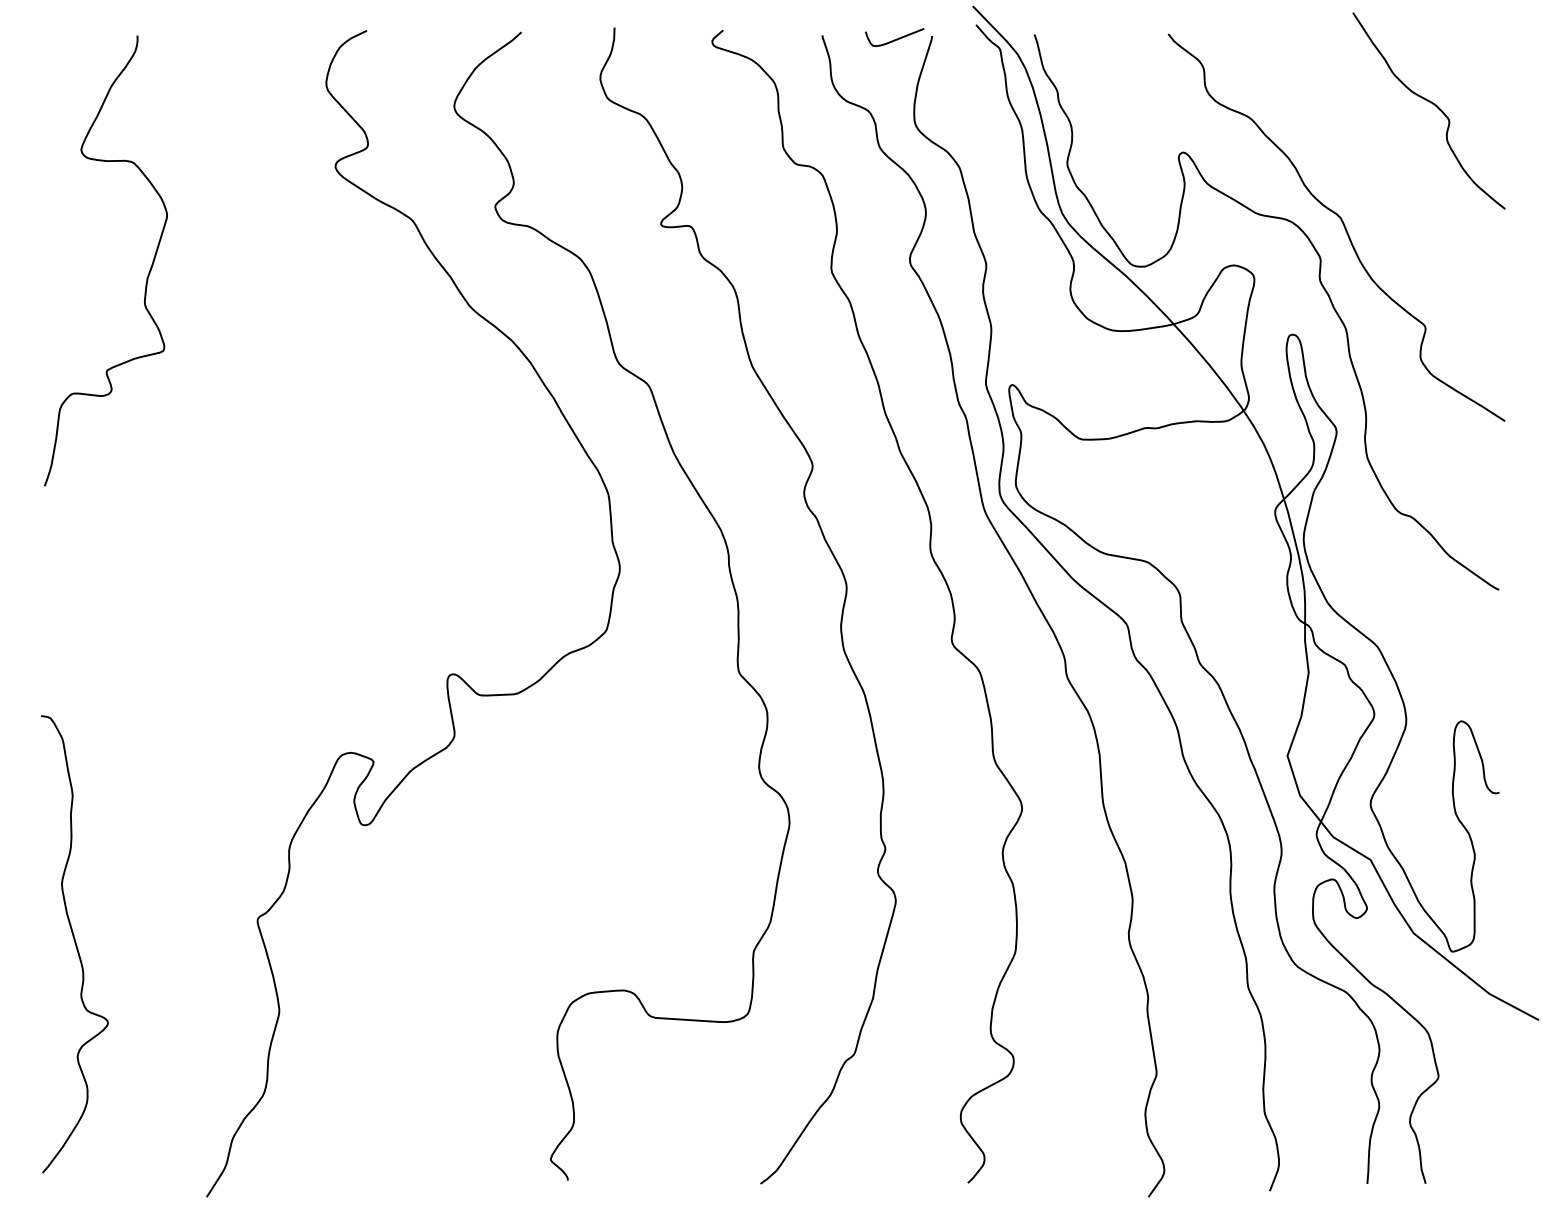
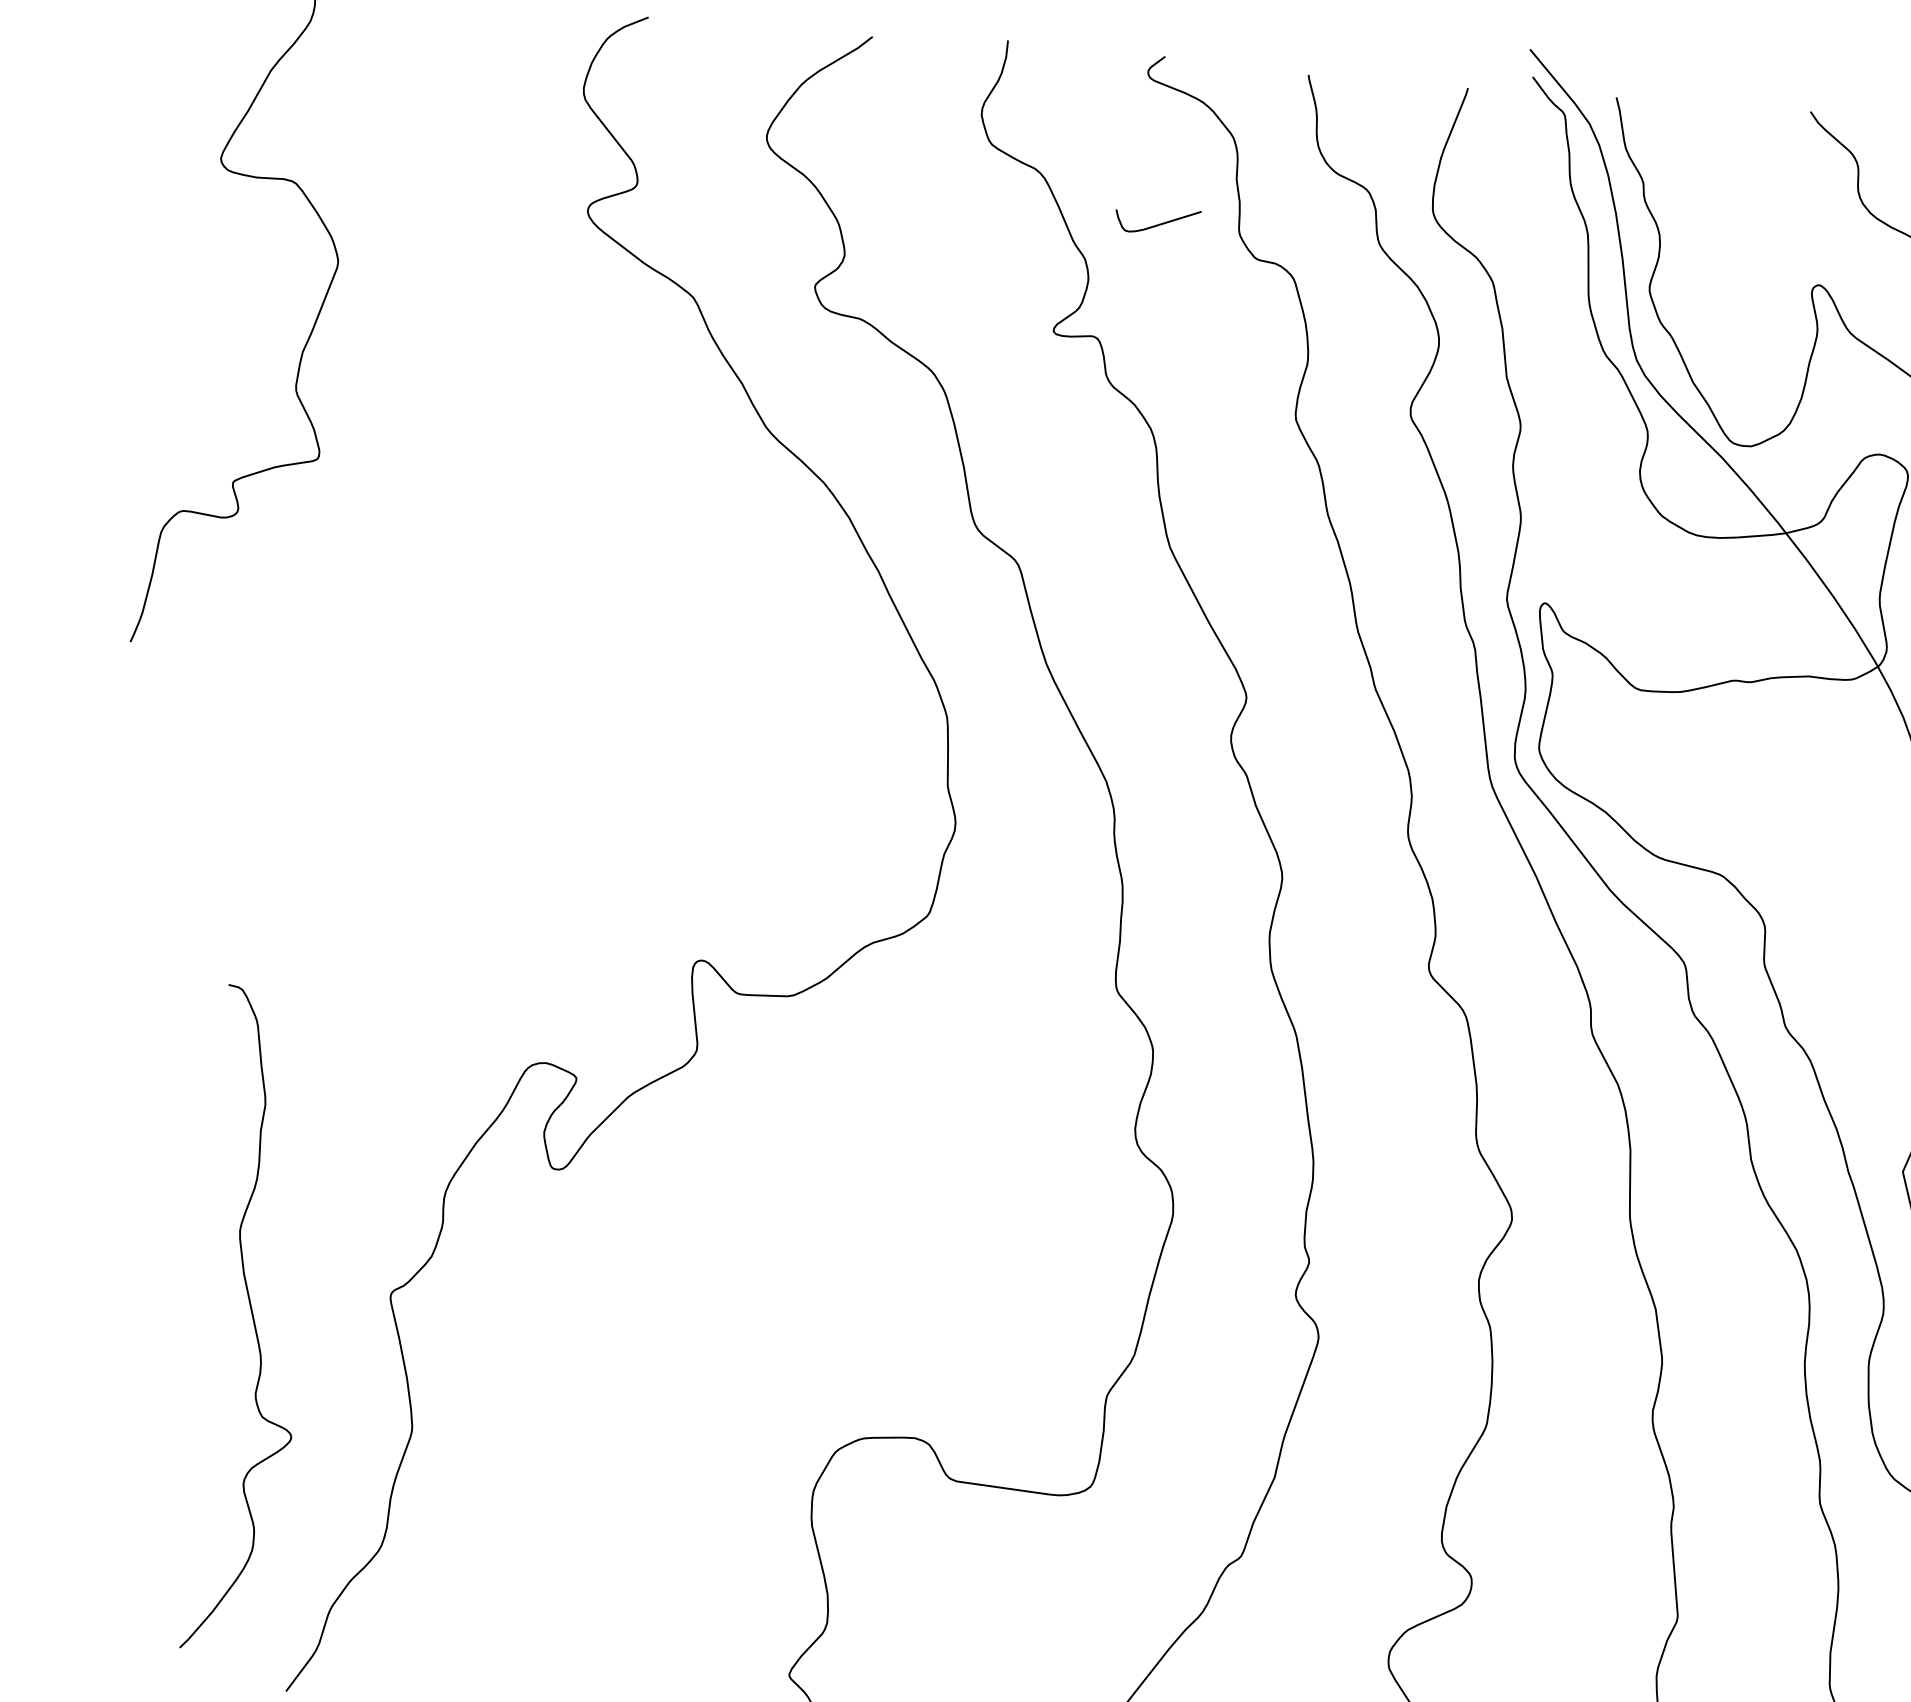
curve: (894, 39) -> (1157, 224), moved
curve: (74, 943) -> (251, 1318), moved

